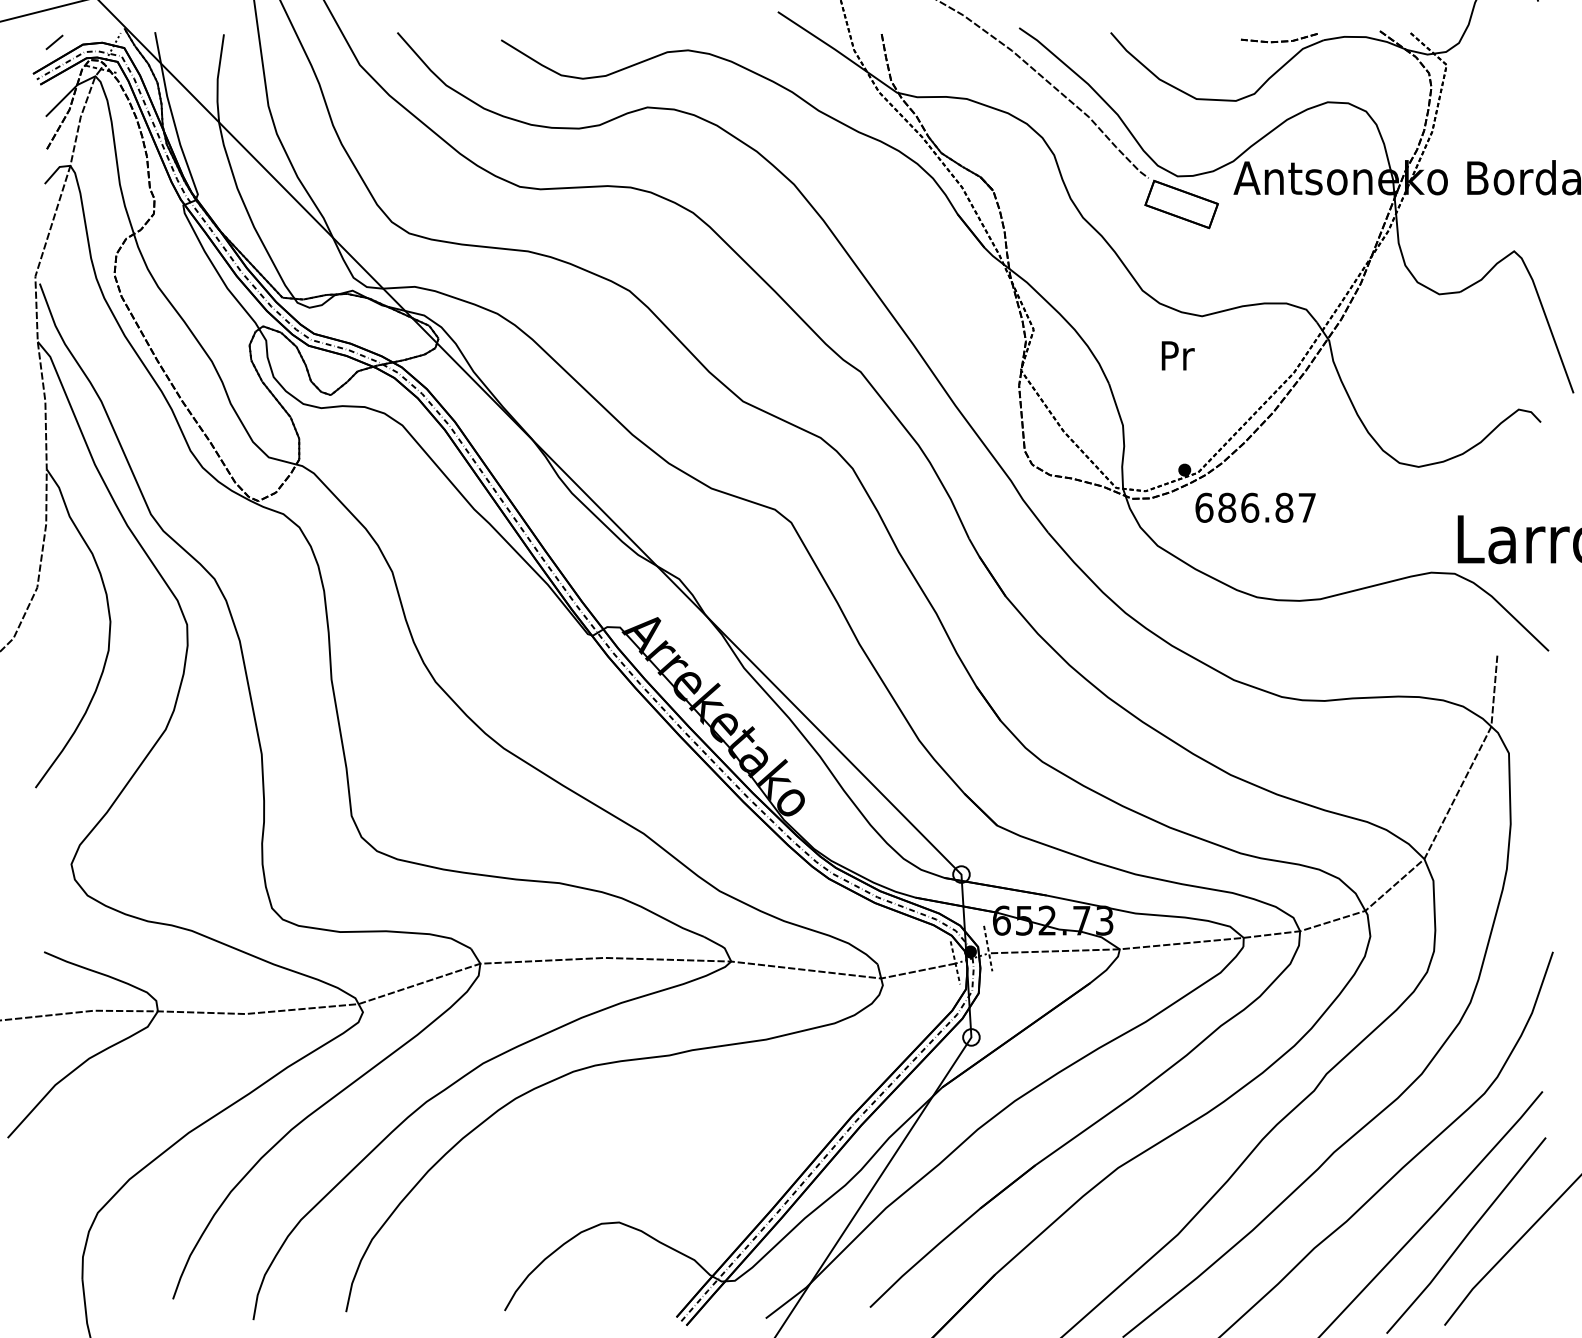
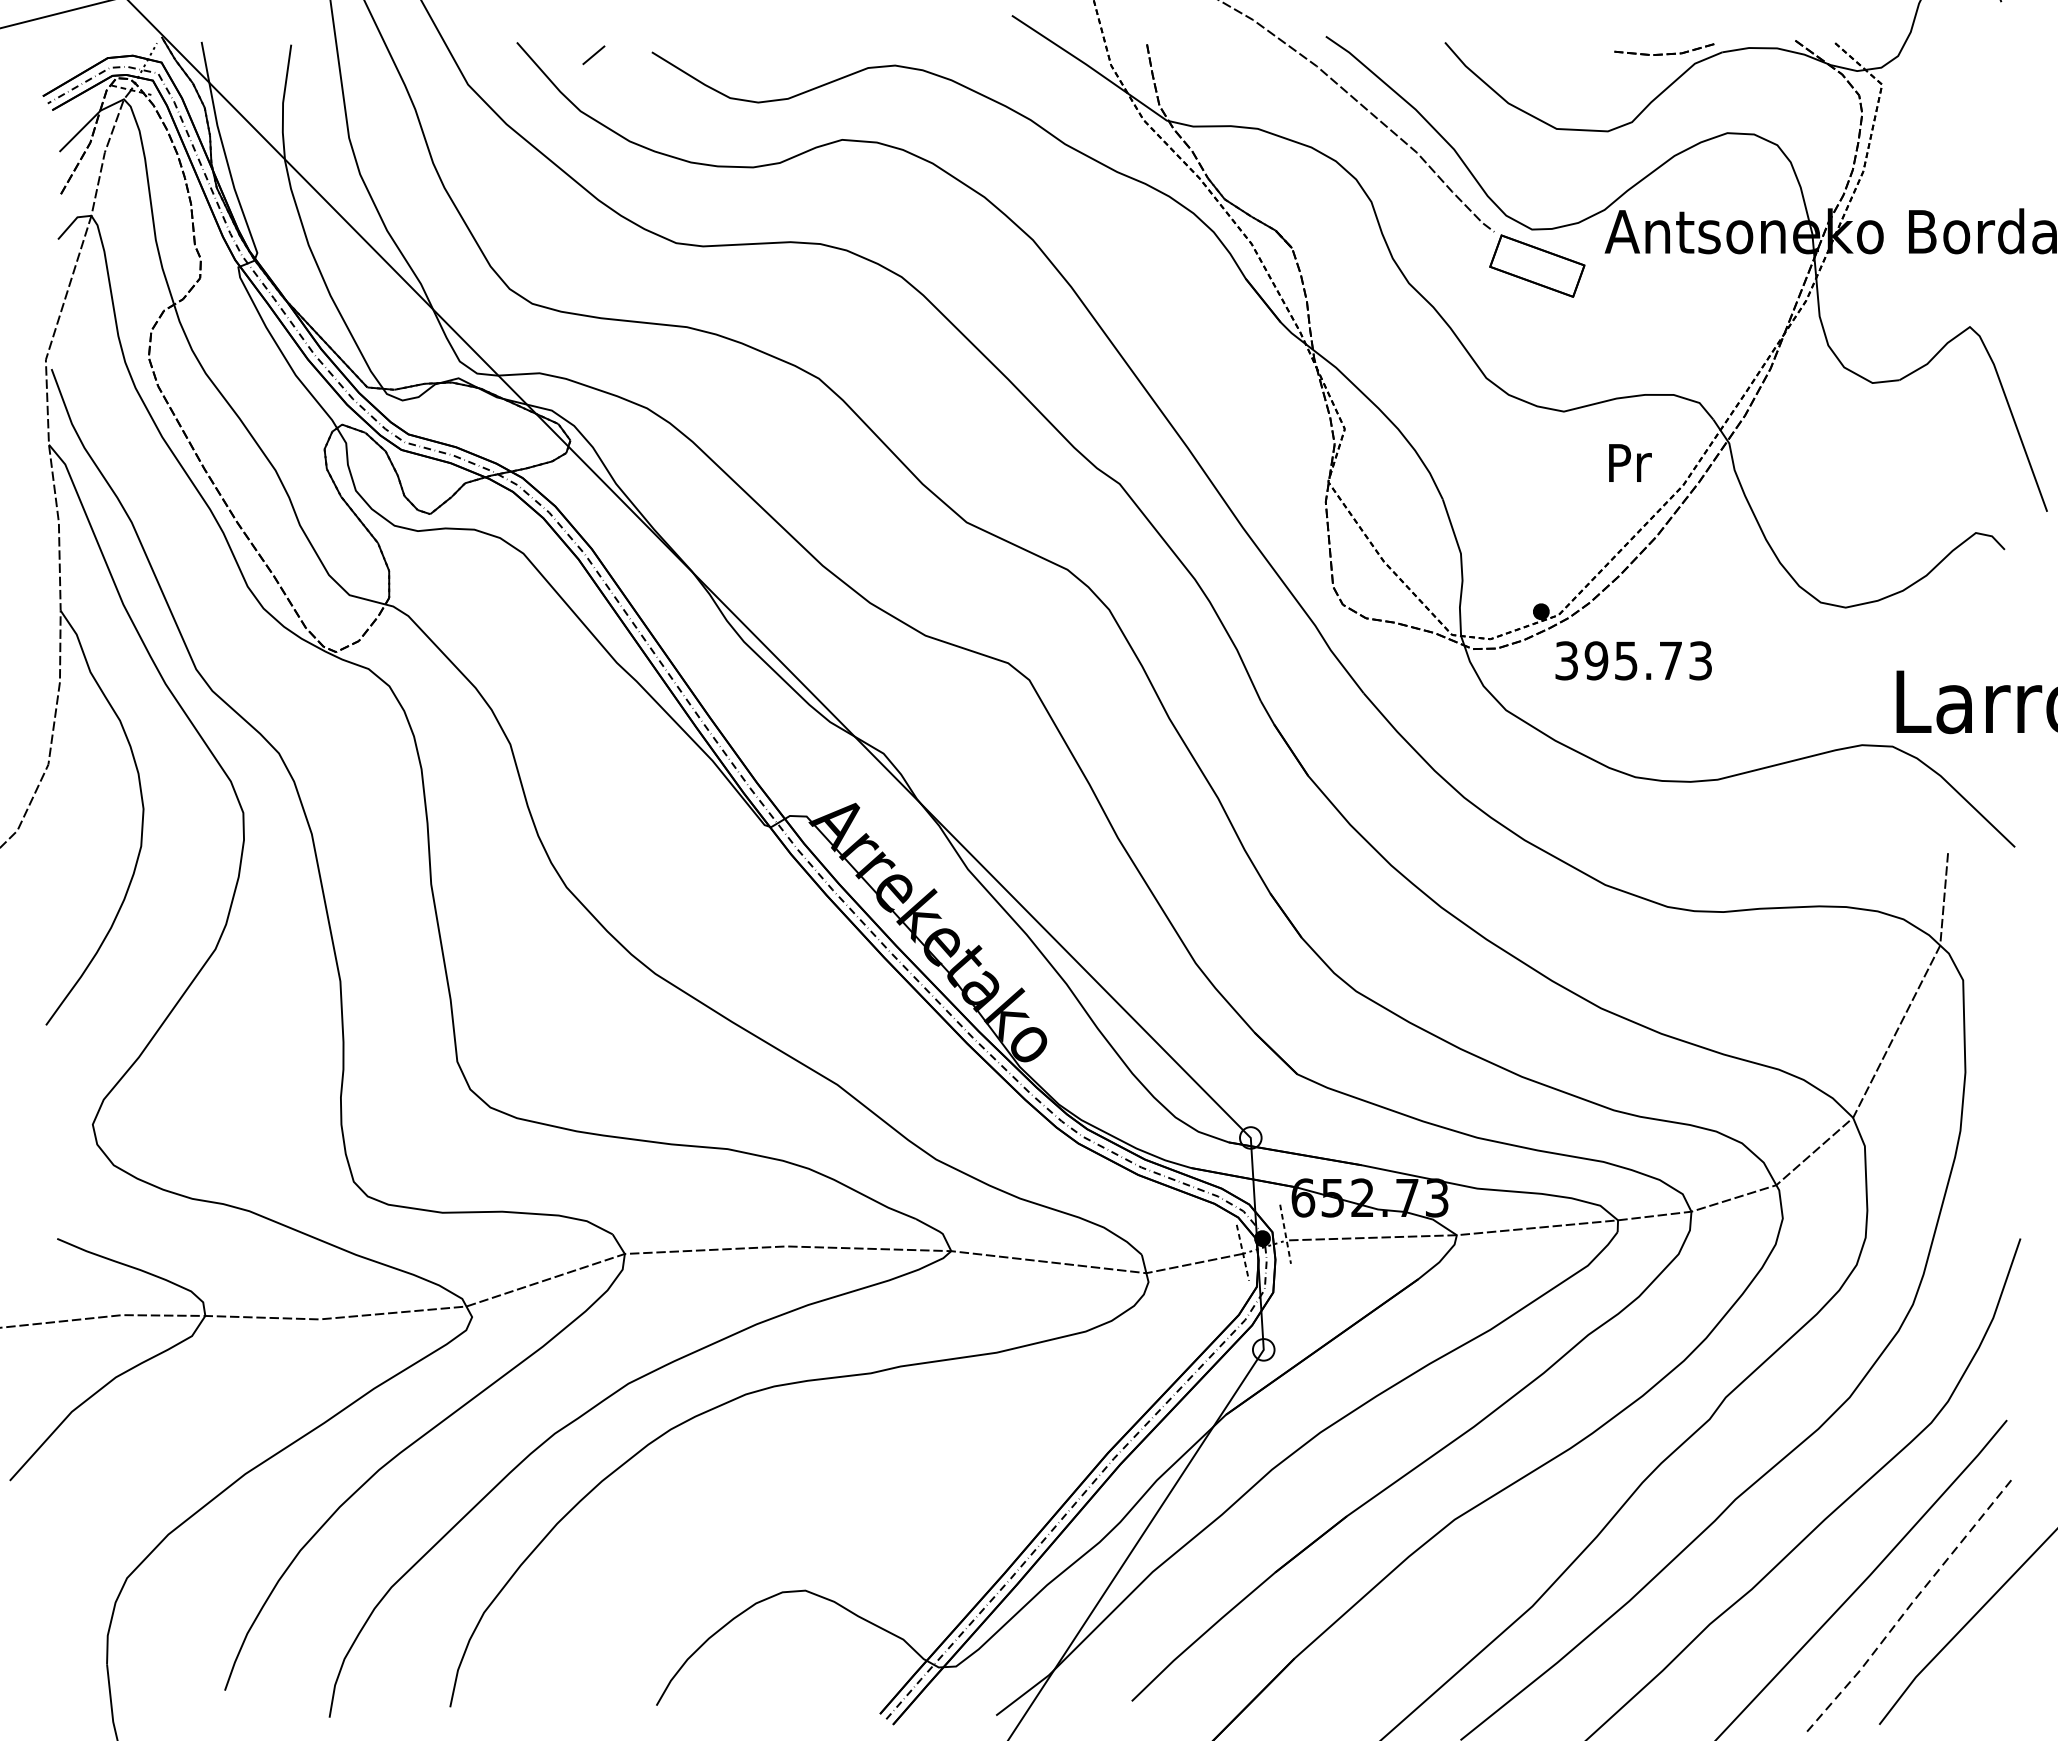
line: (54, 42) -> (593, 55), moved
text: (1177, 355) -> (1629, 462), moved
text: (1255, 507) -> (1633, 660), 686.87 -> 395.73
line: (1466, 1236) -> (1907, 1608), solid -> dashed

